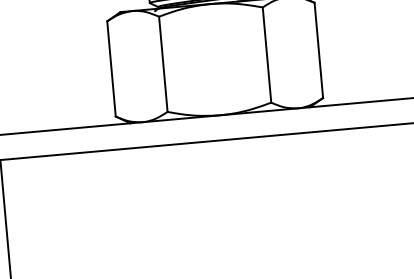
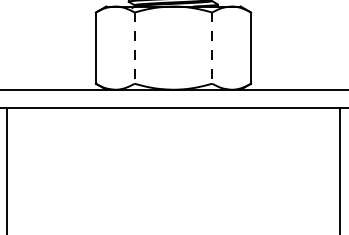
line: (267, 55) -> (212, 48), solid -> dashed
line: (163, 64) -> (134, 48), solid -> dashed

